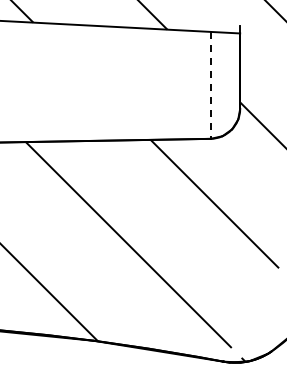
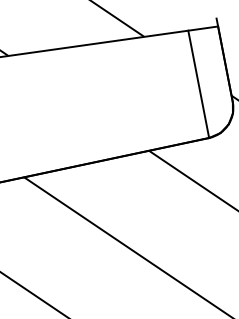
line: (210, 85) -> (198, 84), dashed -> solid

